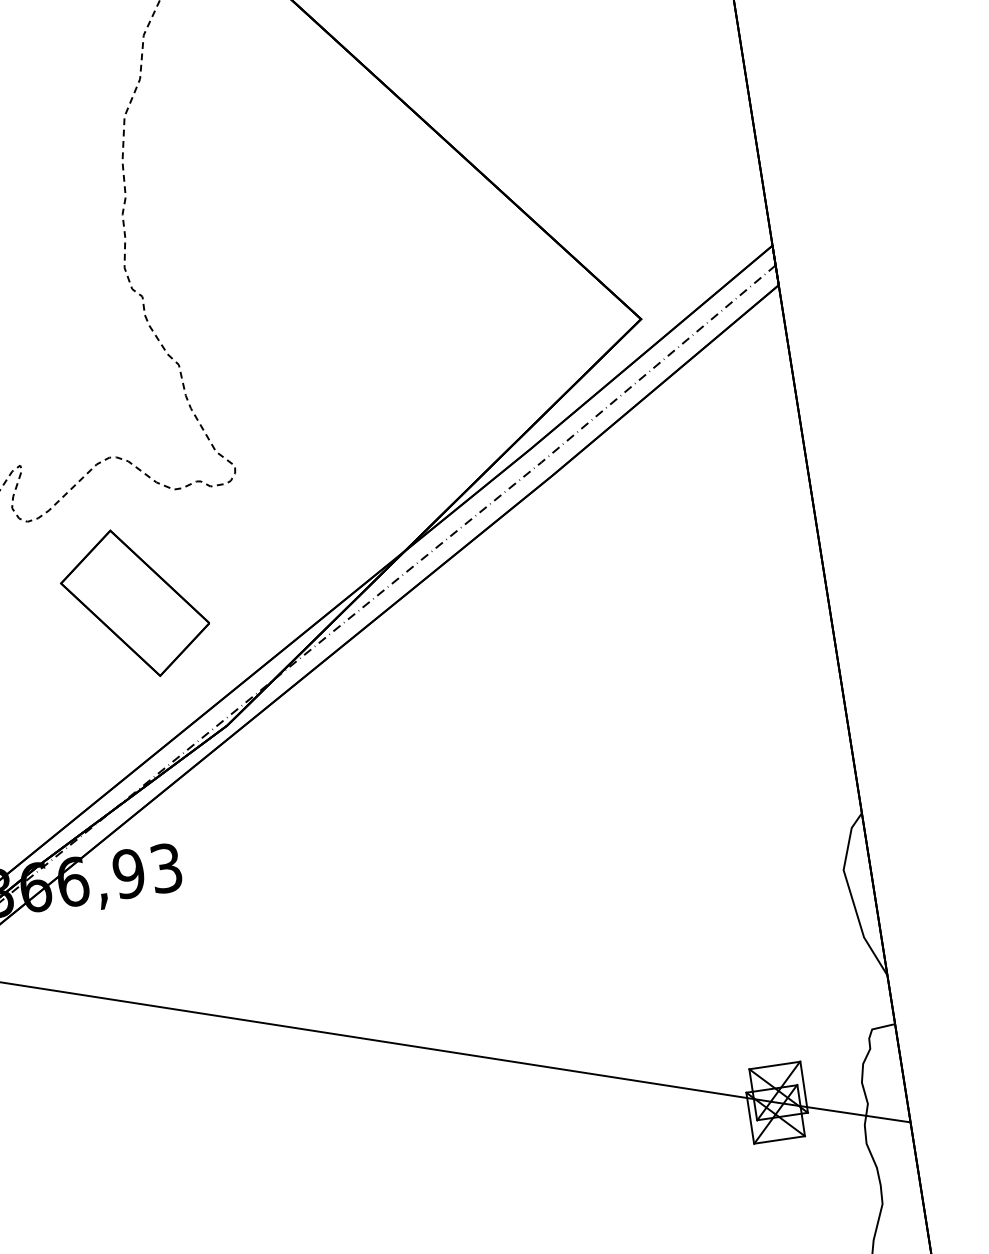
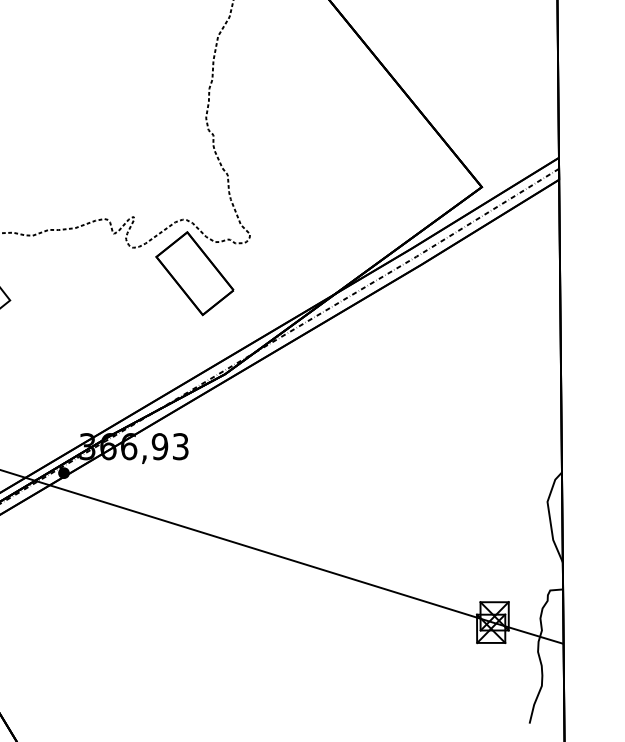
part: (134, 603) -> (194, 273), moved

